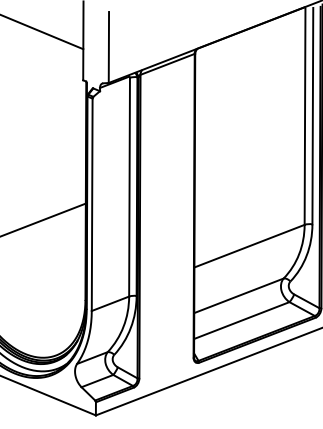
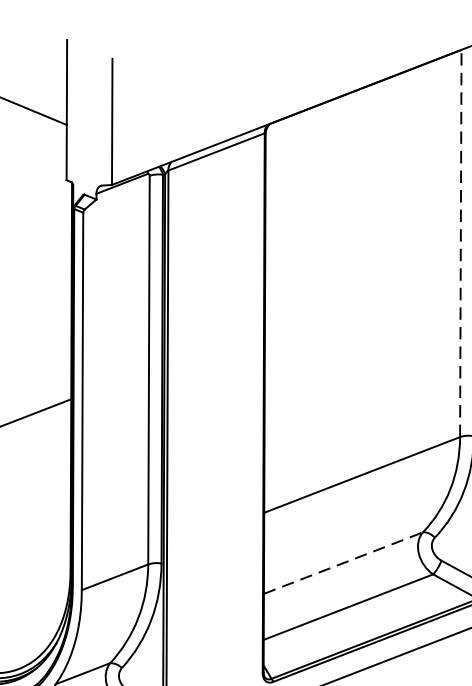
line: (305, 116) -> (461, 244), solid -> dashed
line: (238, 295) -> (342, 562), solid -> dashed

